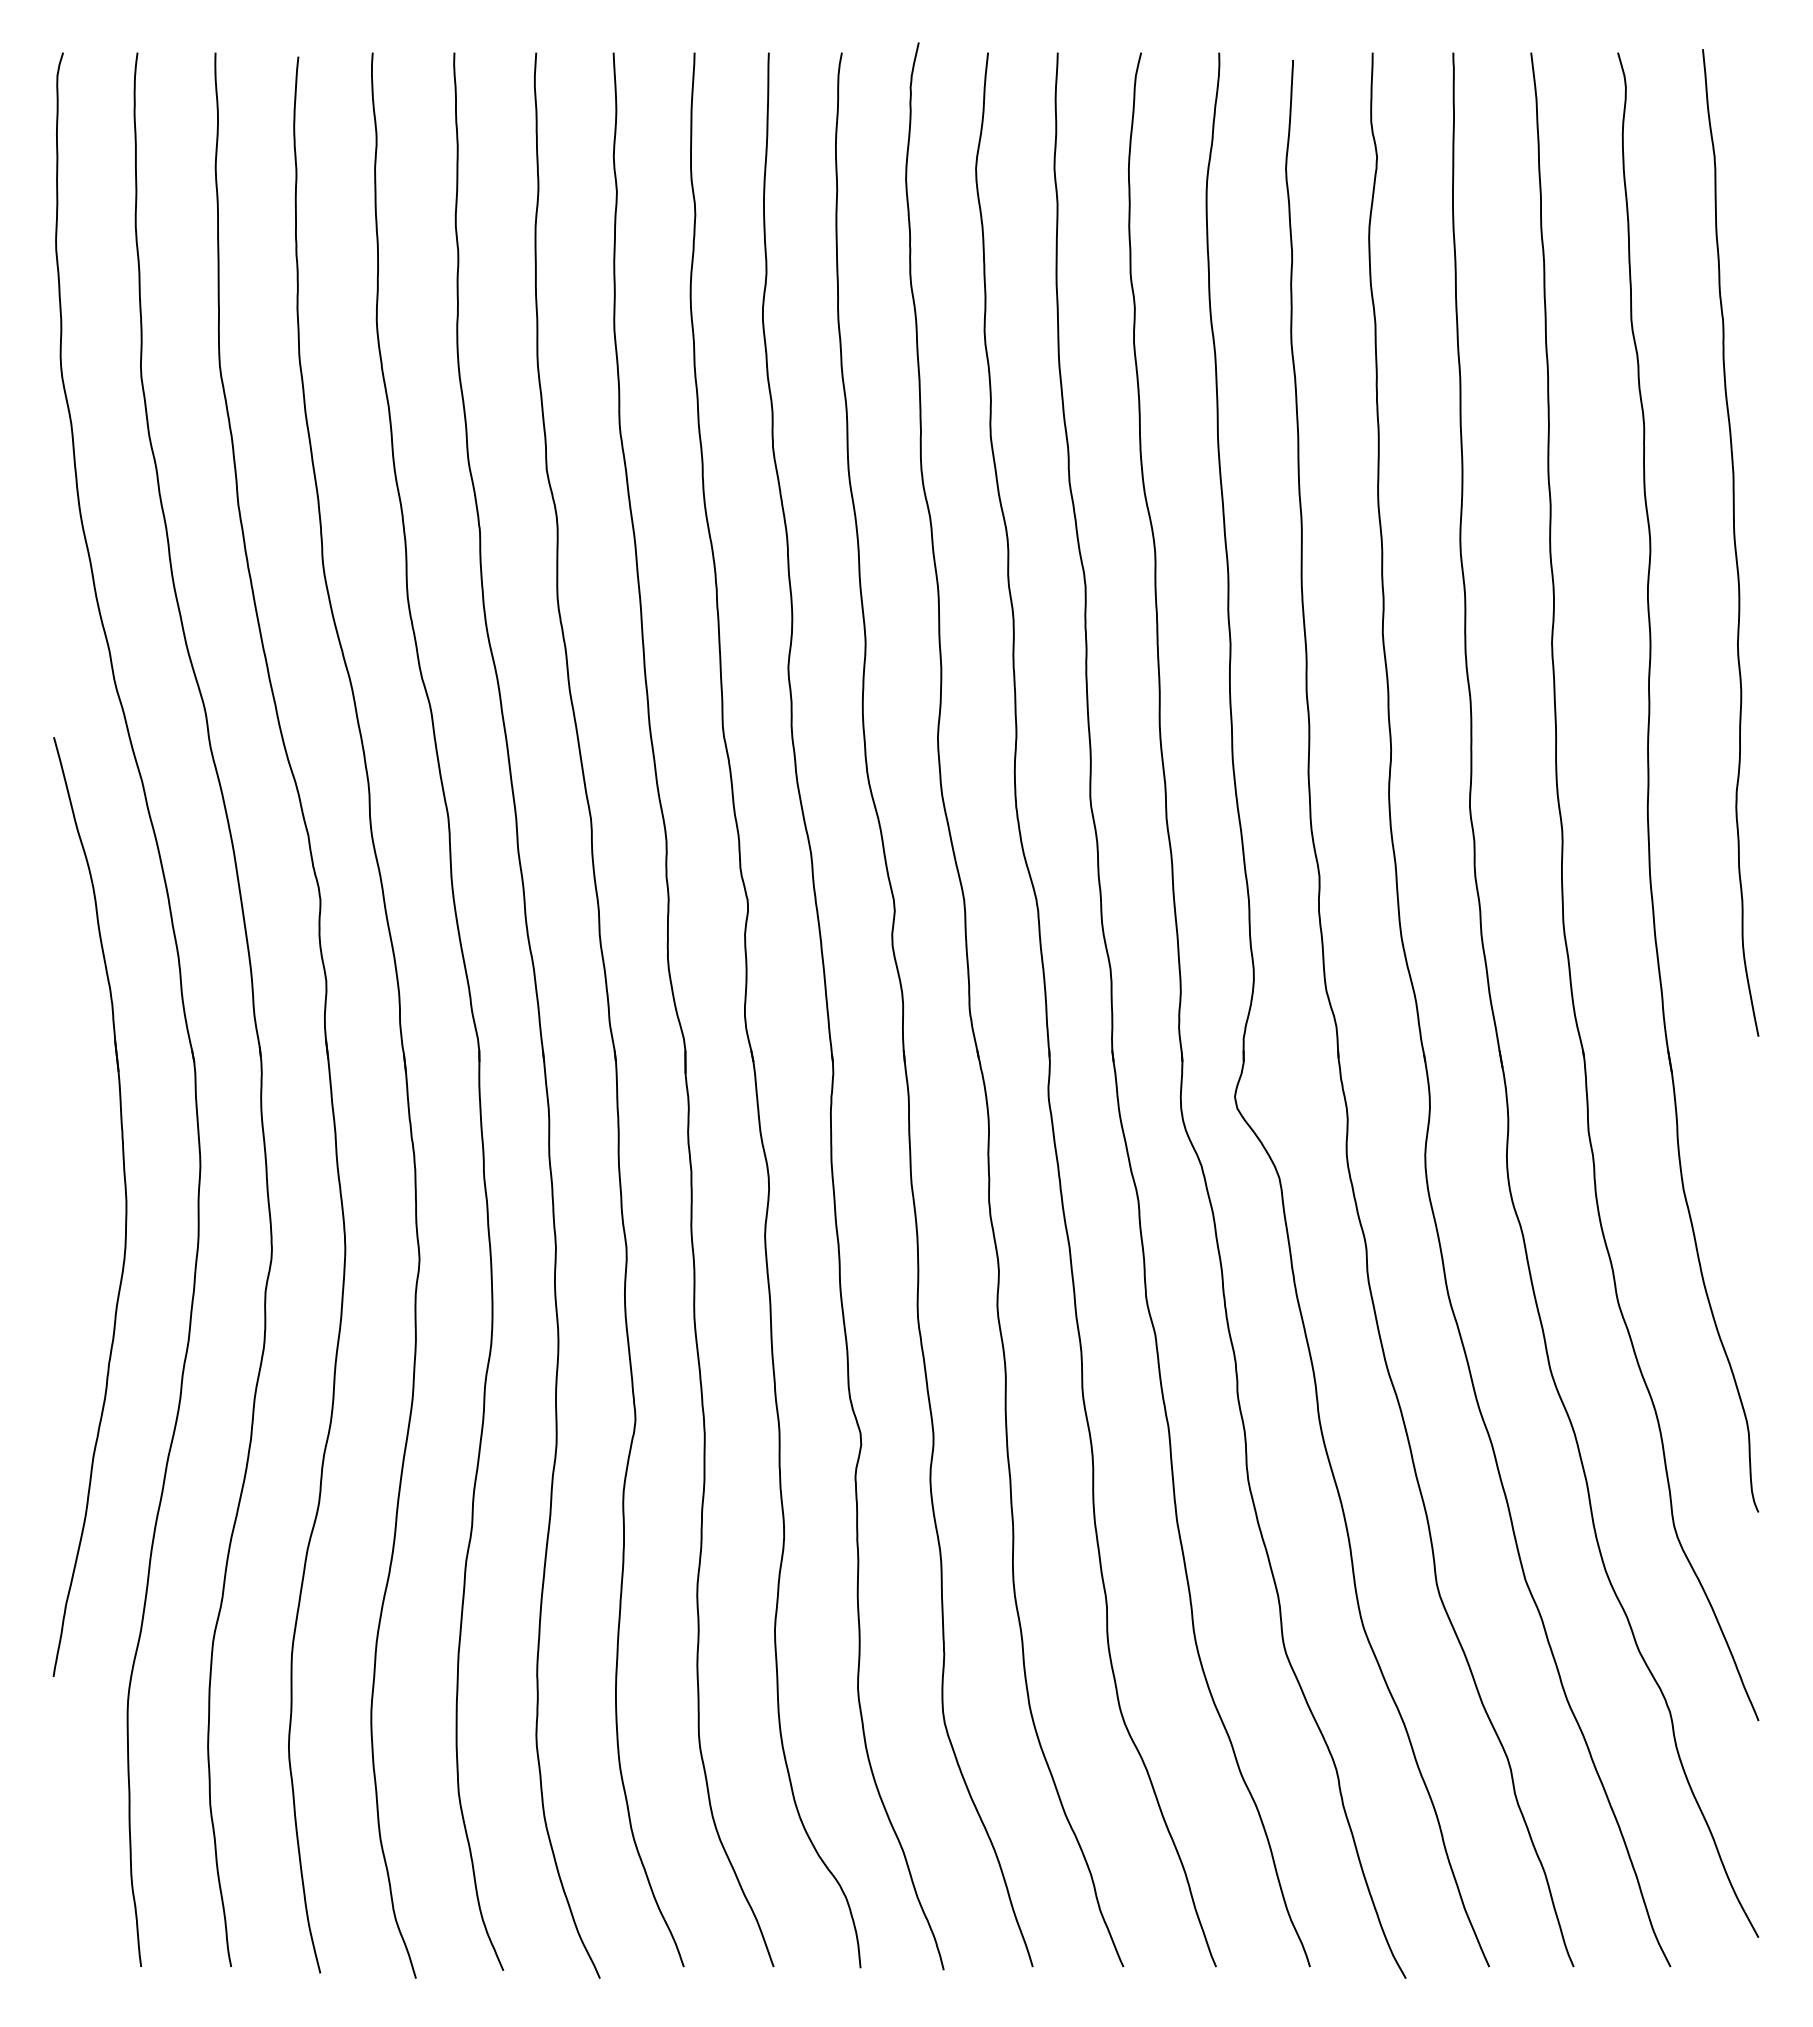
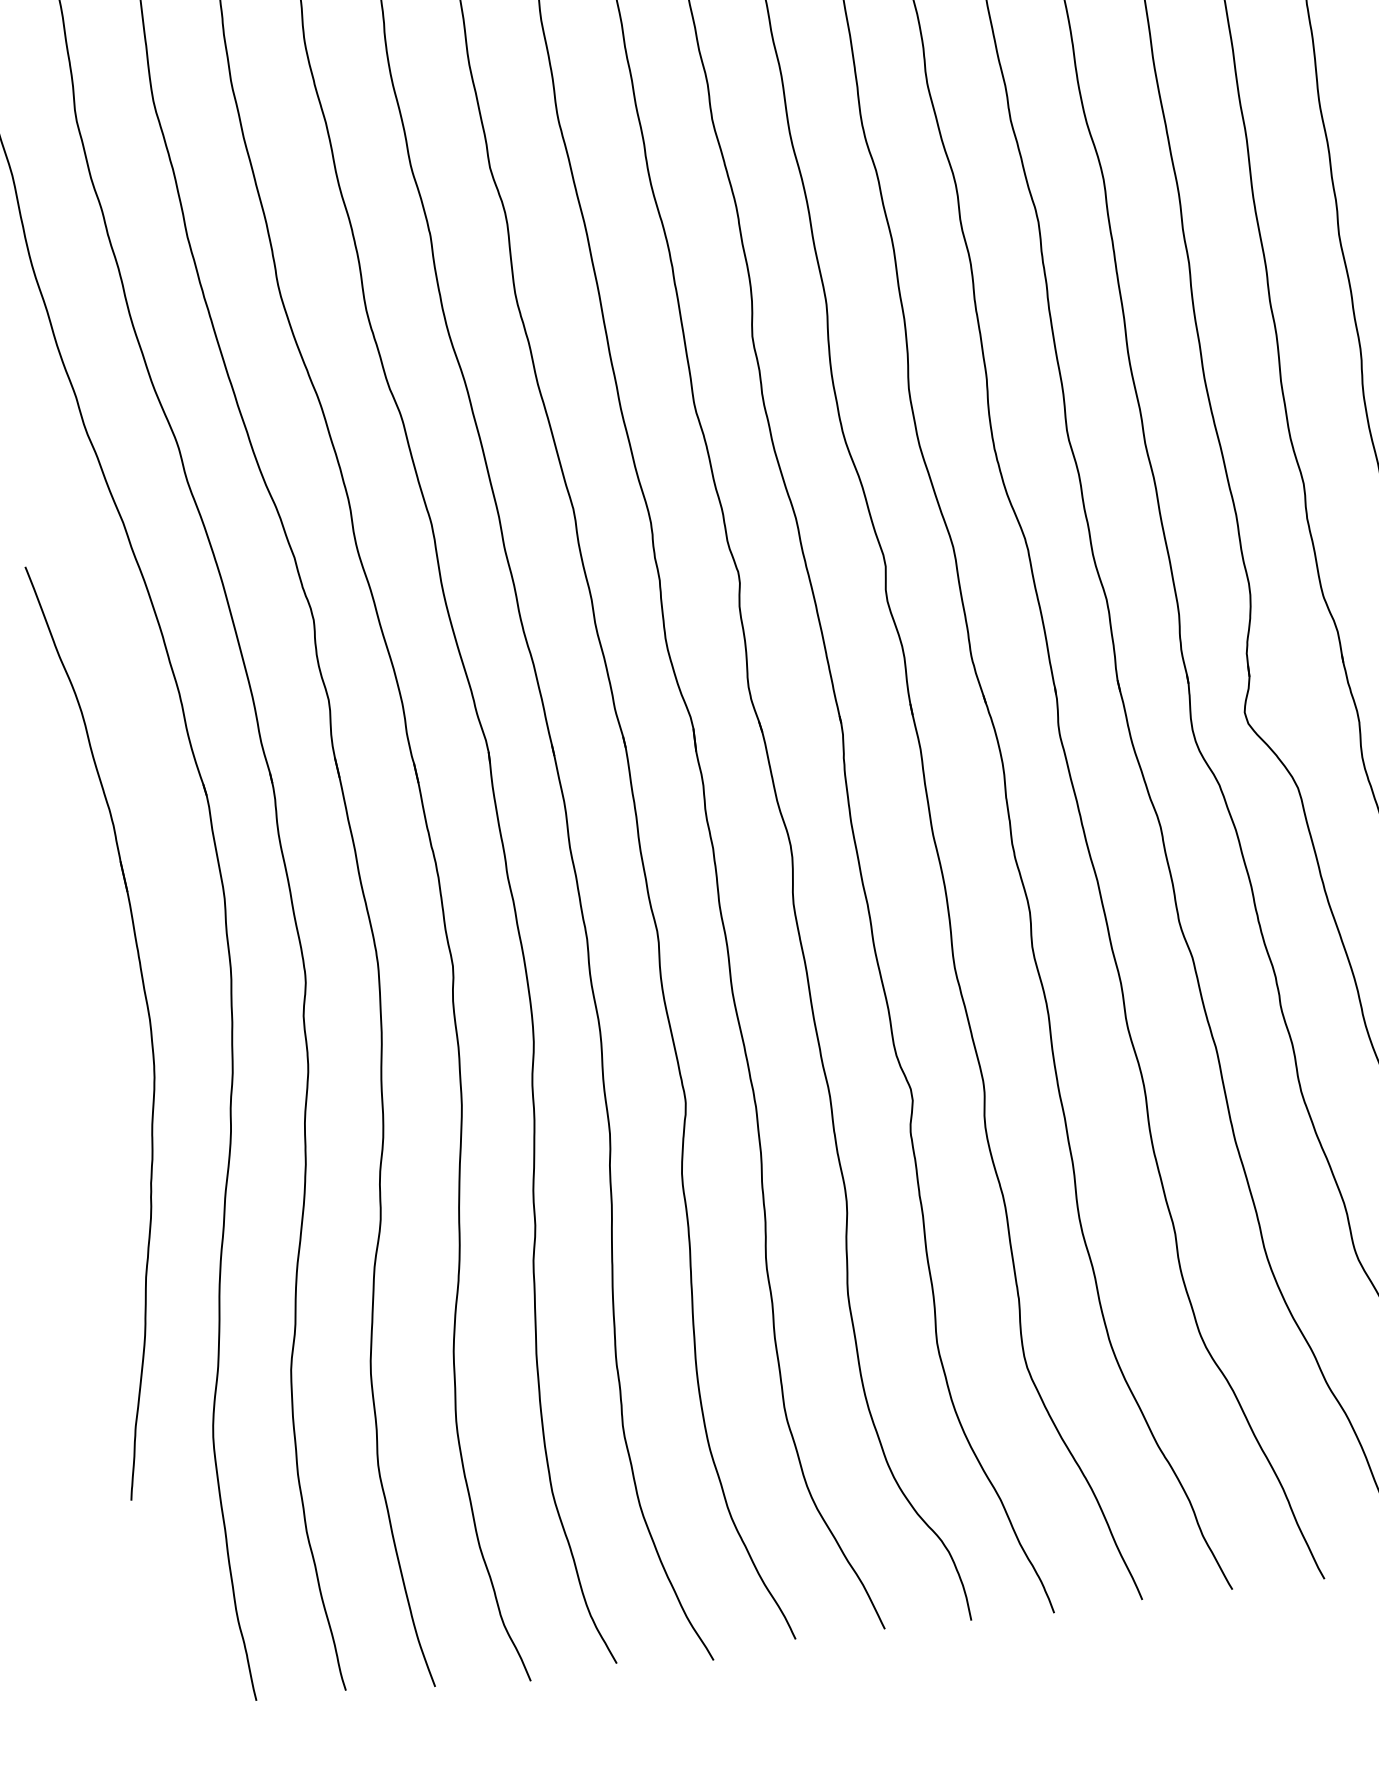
part: (125, 1206) -> (149, 1025), moved

